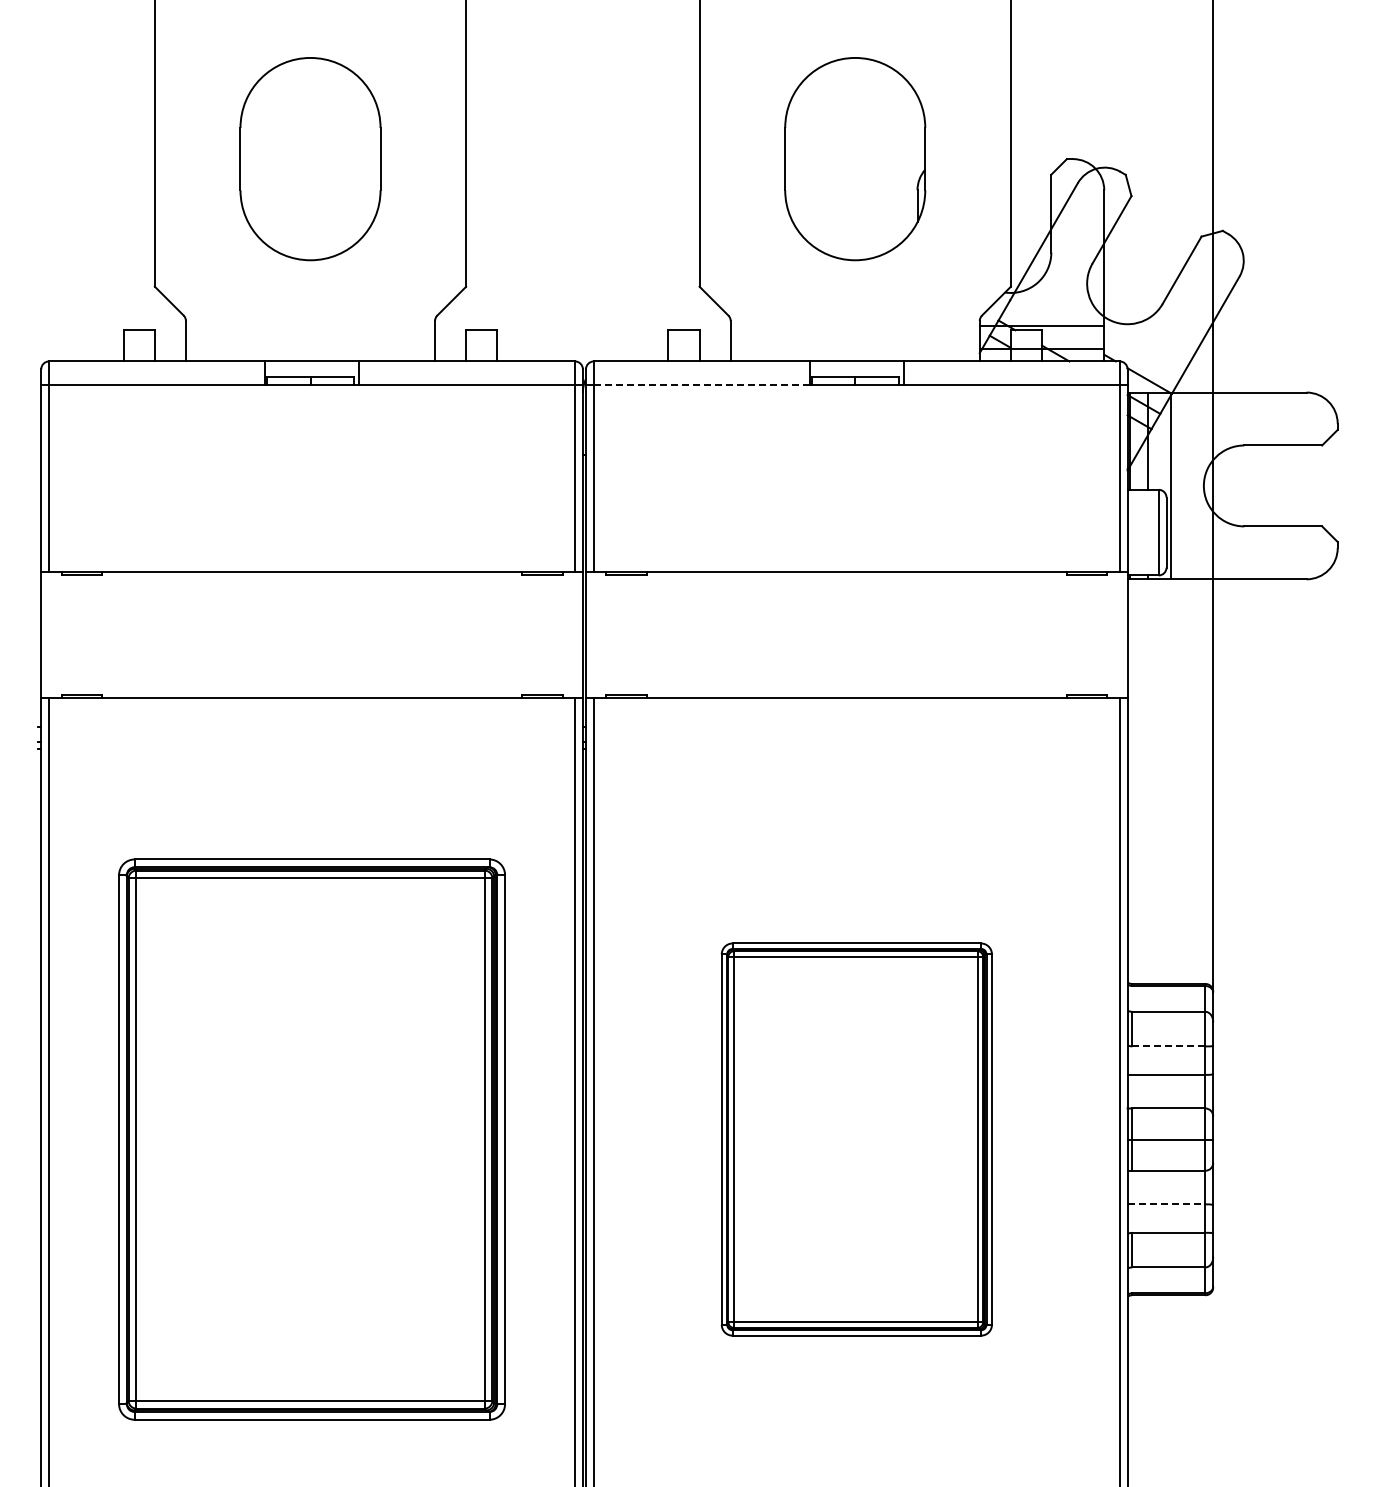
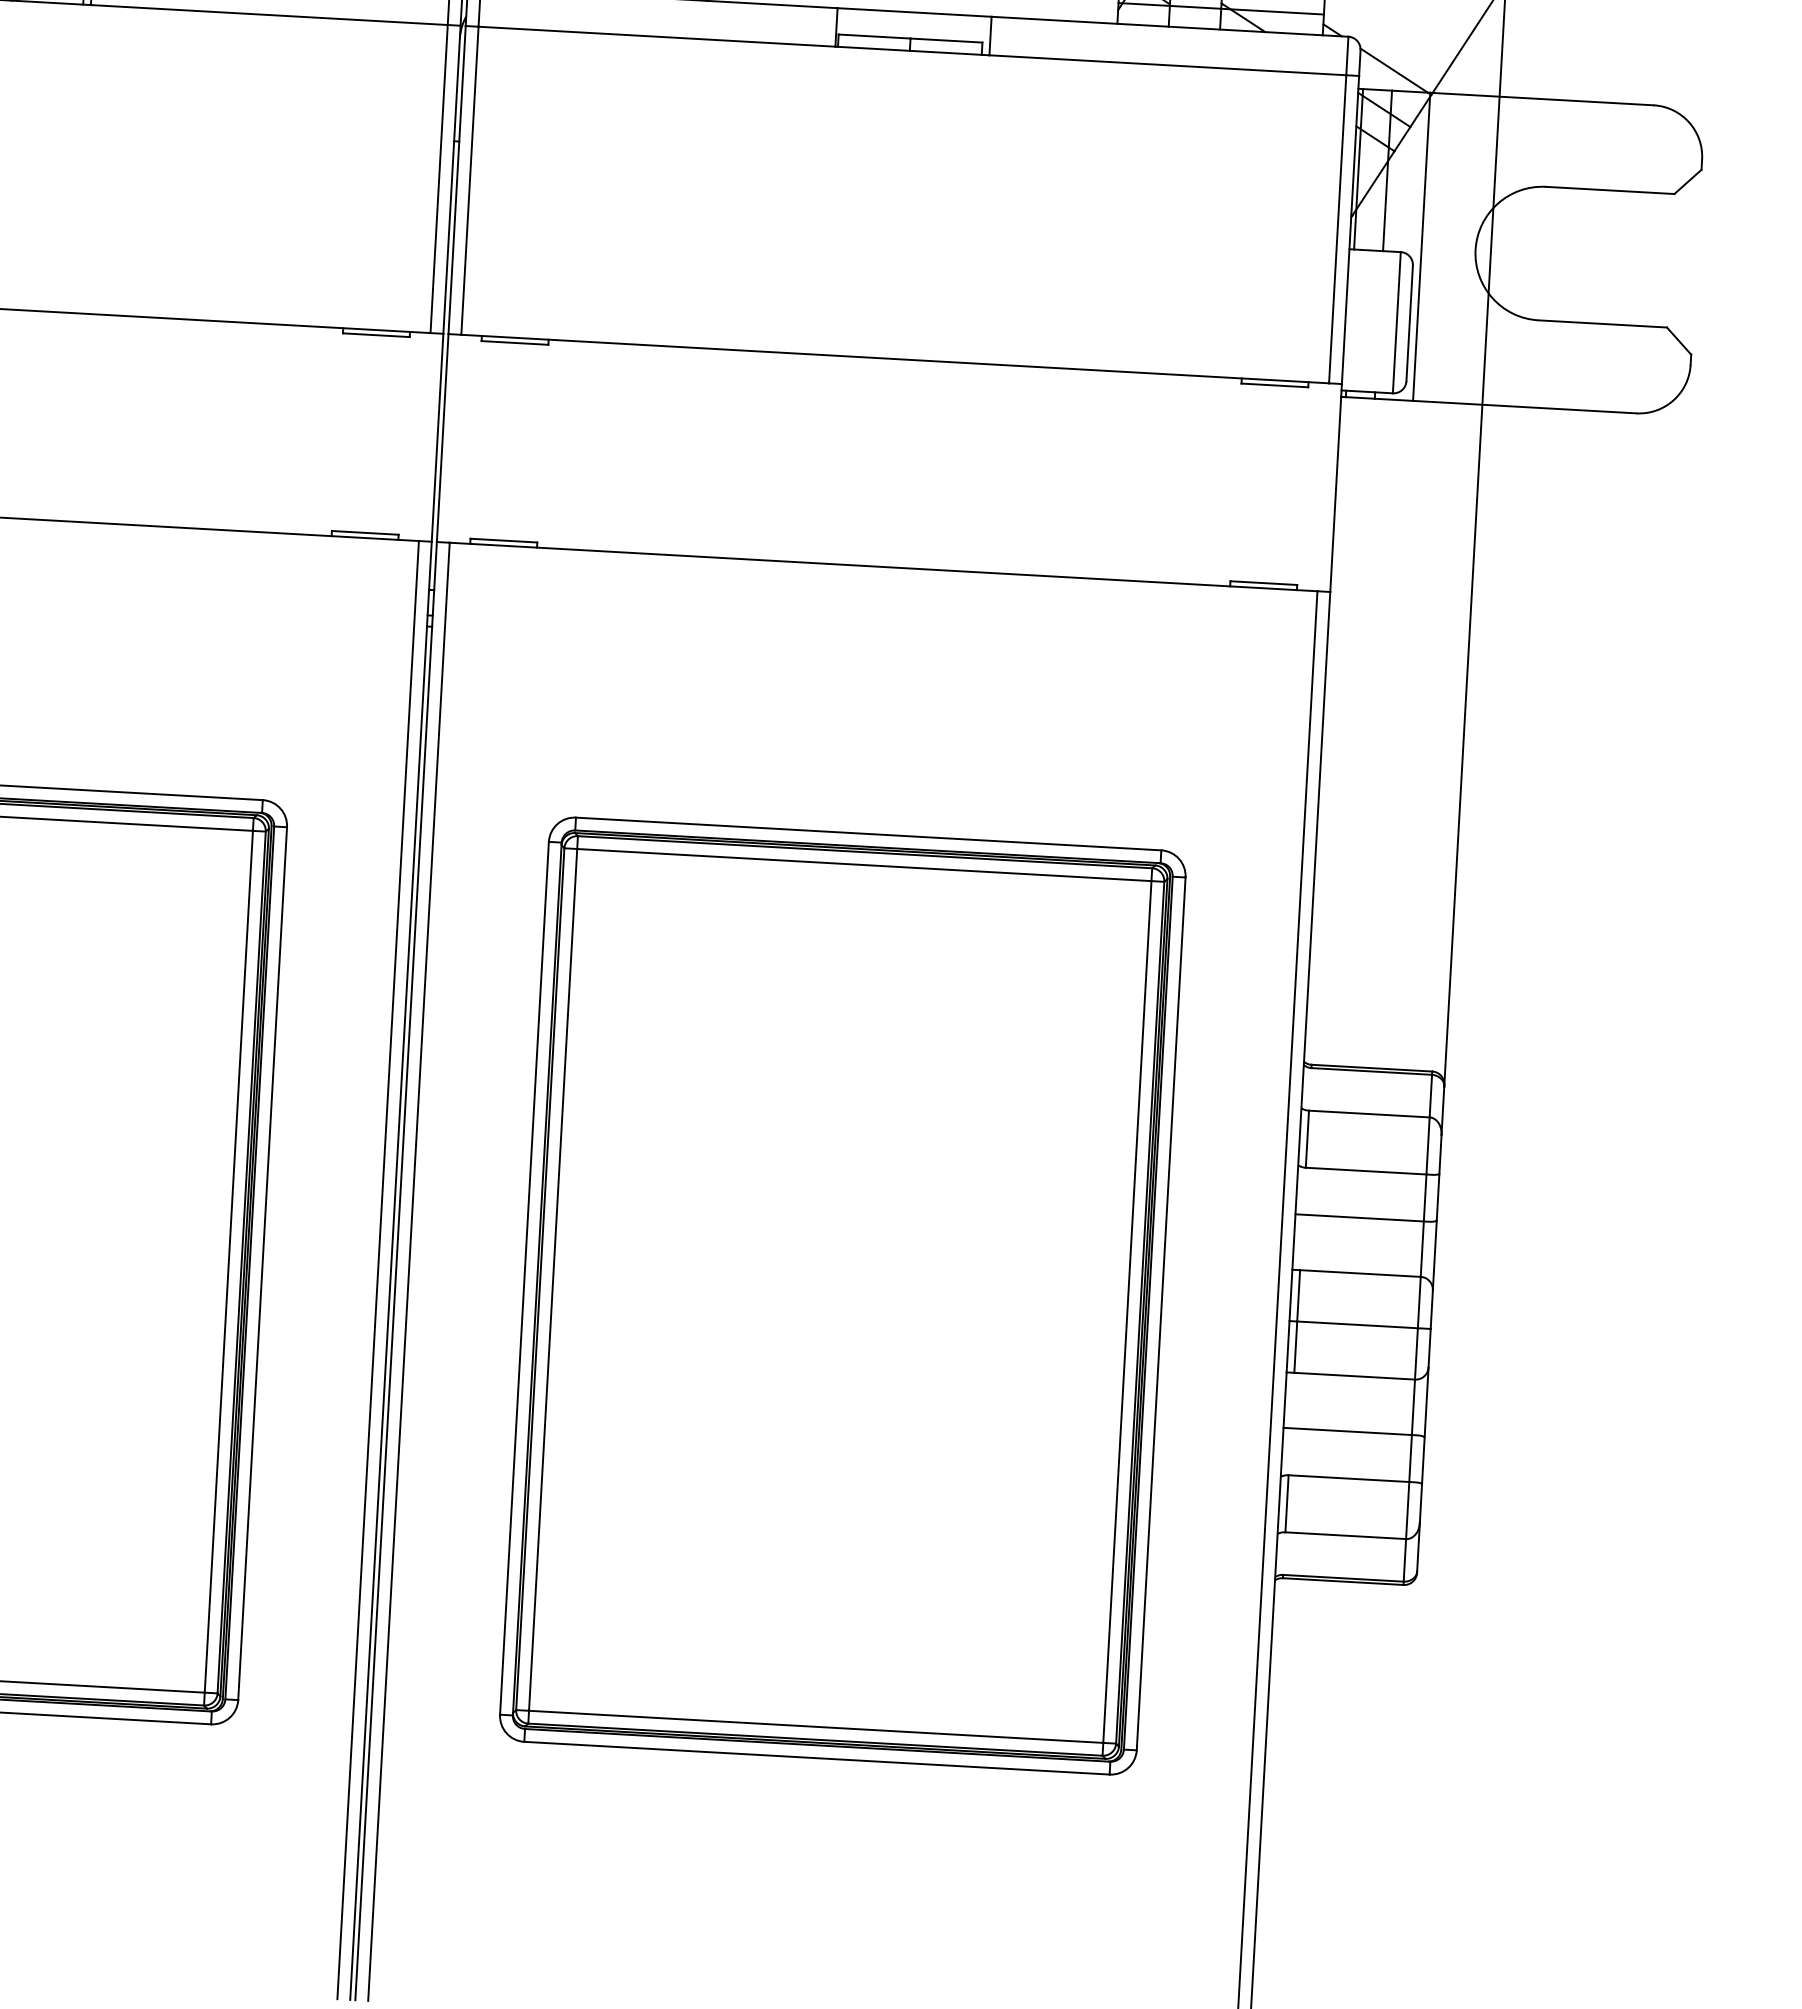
line: (701, 384) -> (656, 36), dashed -> solid
line: (1168, 1046) -> (1365, 1171), dashed -> solid
part: (856, 1139) -> (842, 1295), size x1.43
line: (1166, 1204) -> (1347, 1431), dashed -> solid

